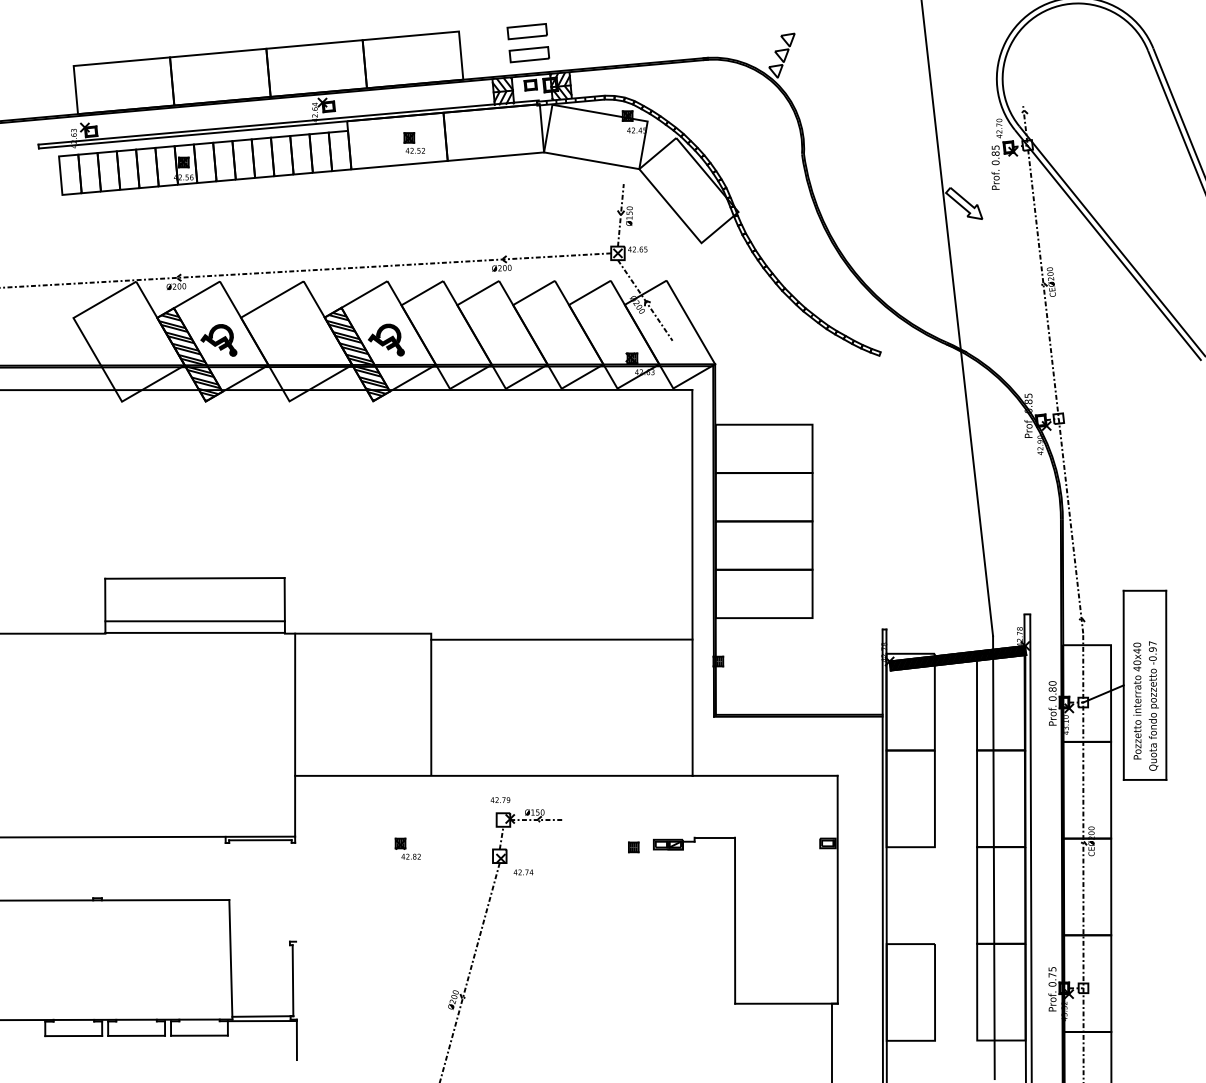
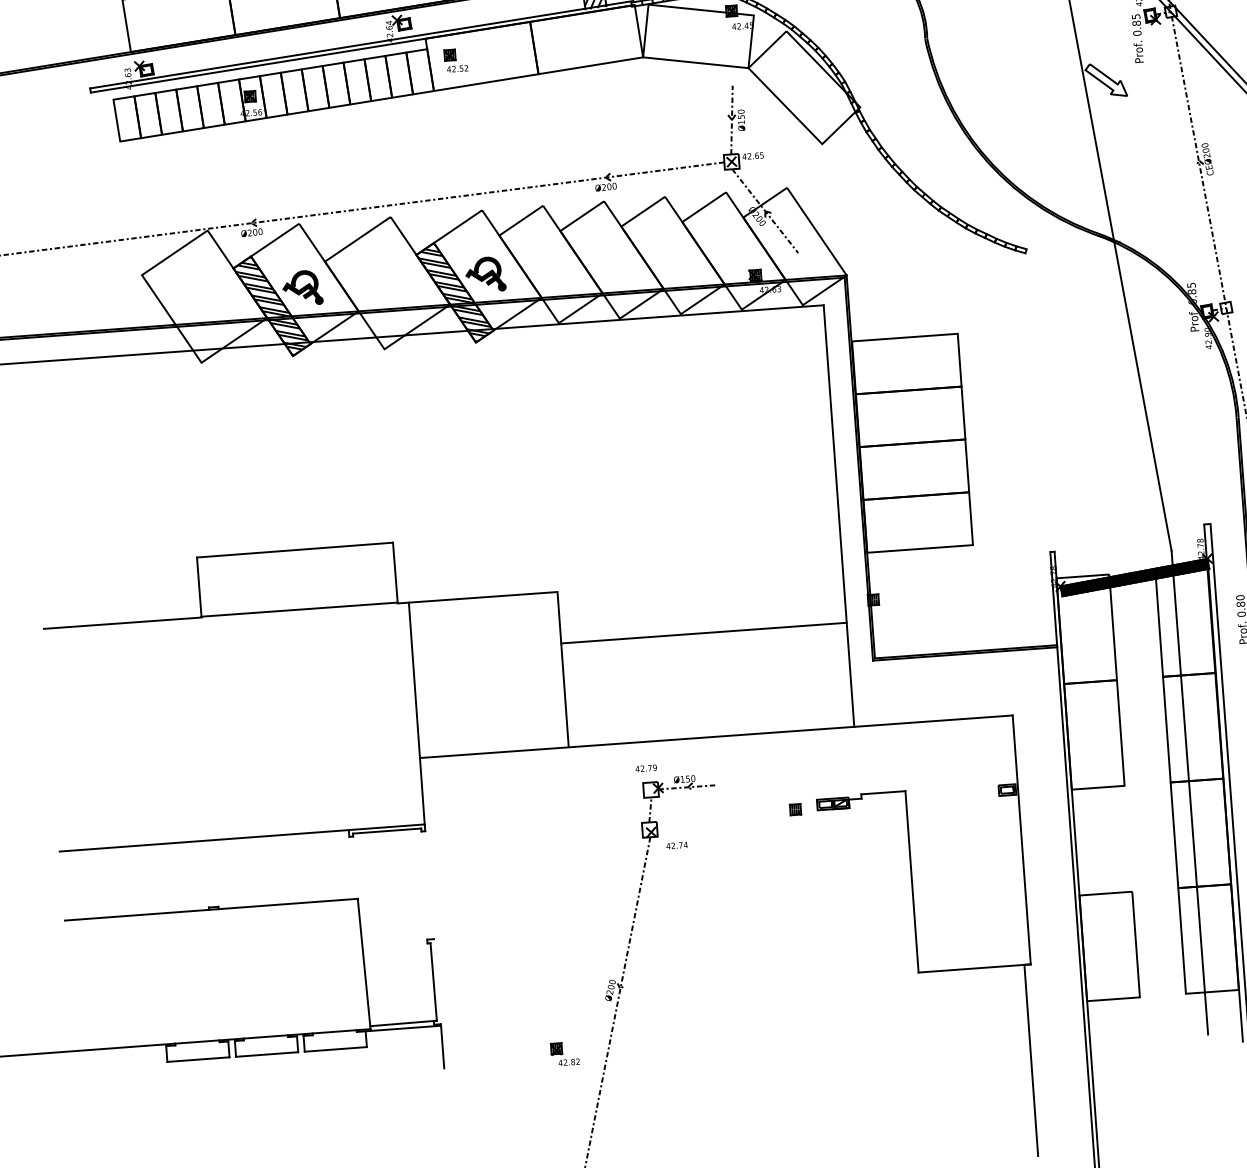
part: (413, 142) -> (454, 59), moved
line: (194, 621) -> (297, 597), removed
line: (561, 639) -> (703, 632), moved
part: (407, 848) -> (564, 1053), moved

